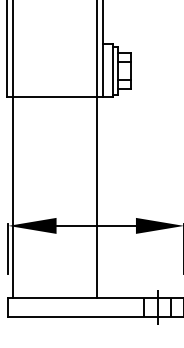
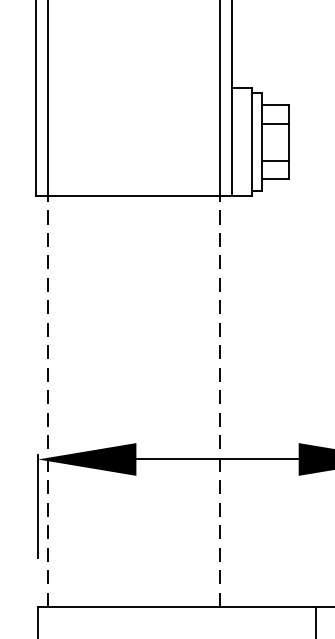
line: (13, 197) -> (48, 401), solid -> dashed
line: (97, 197) -> (220, 401), solid -> dashed

